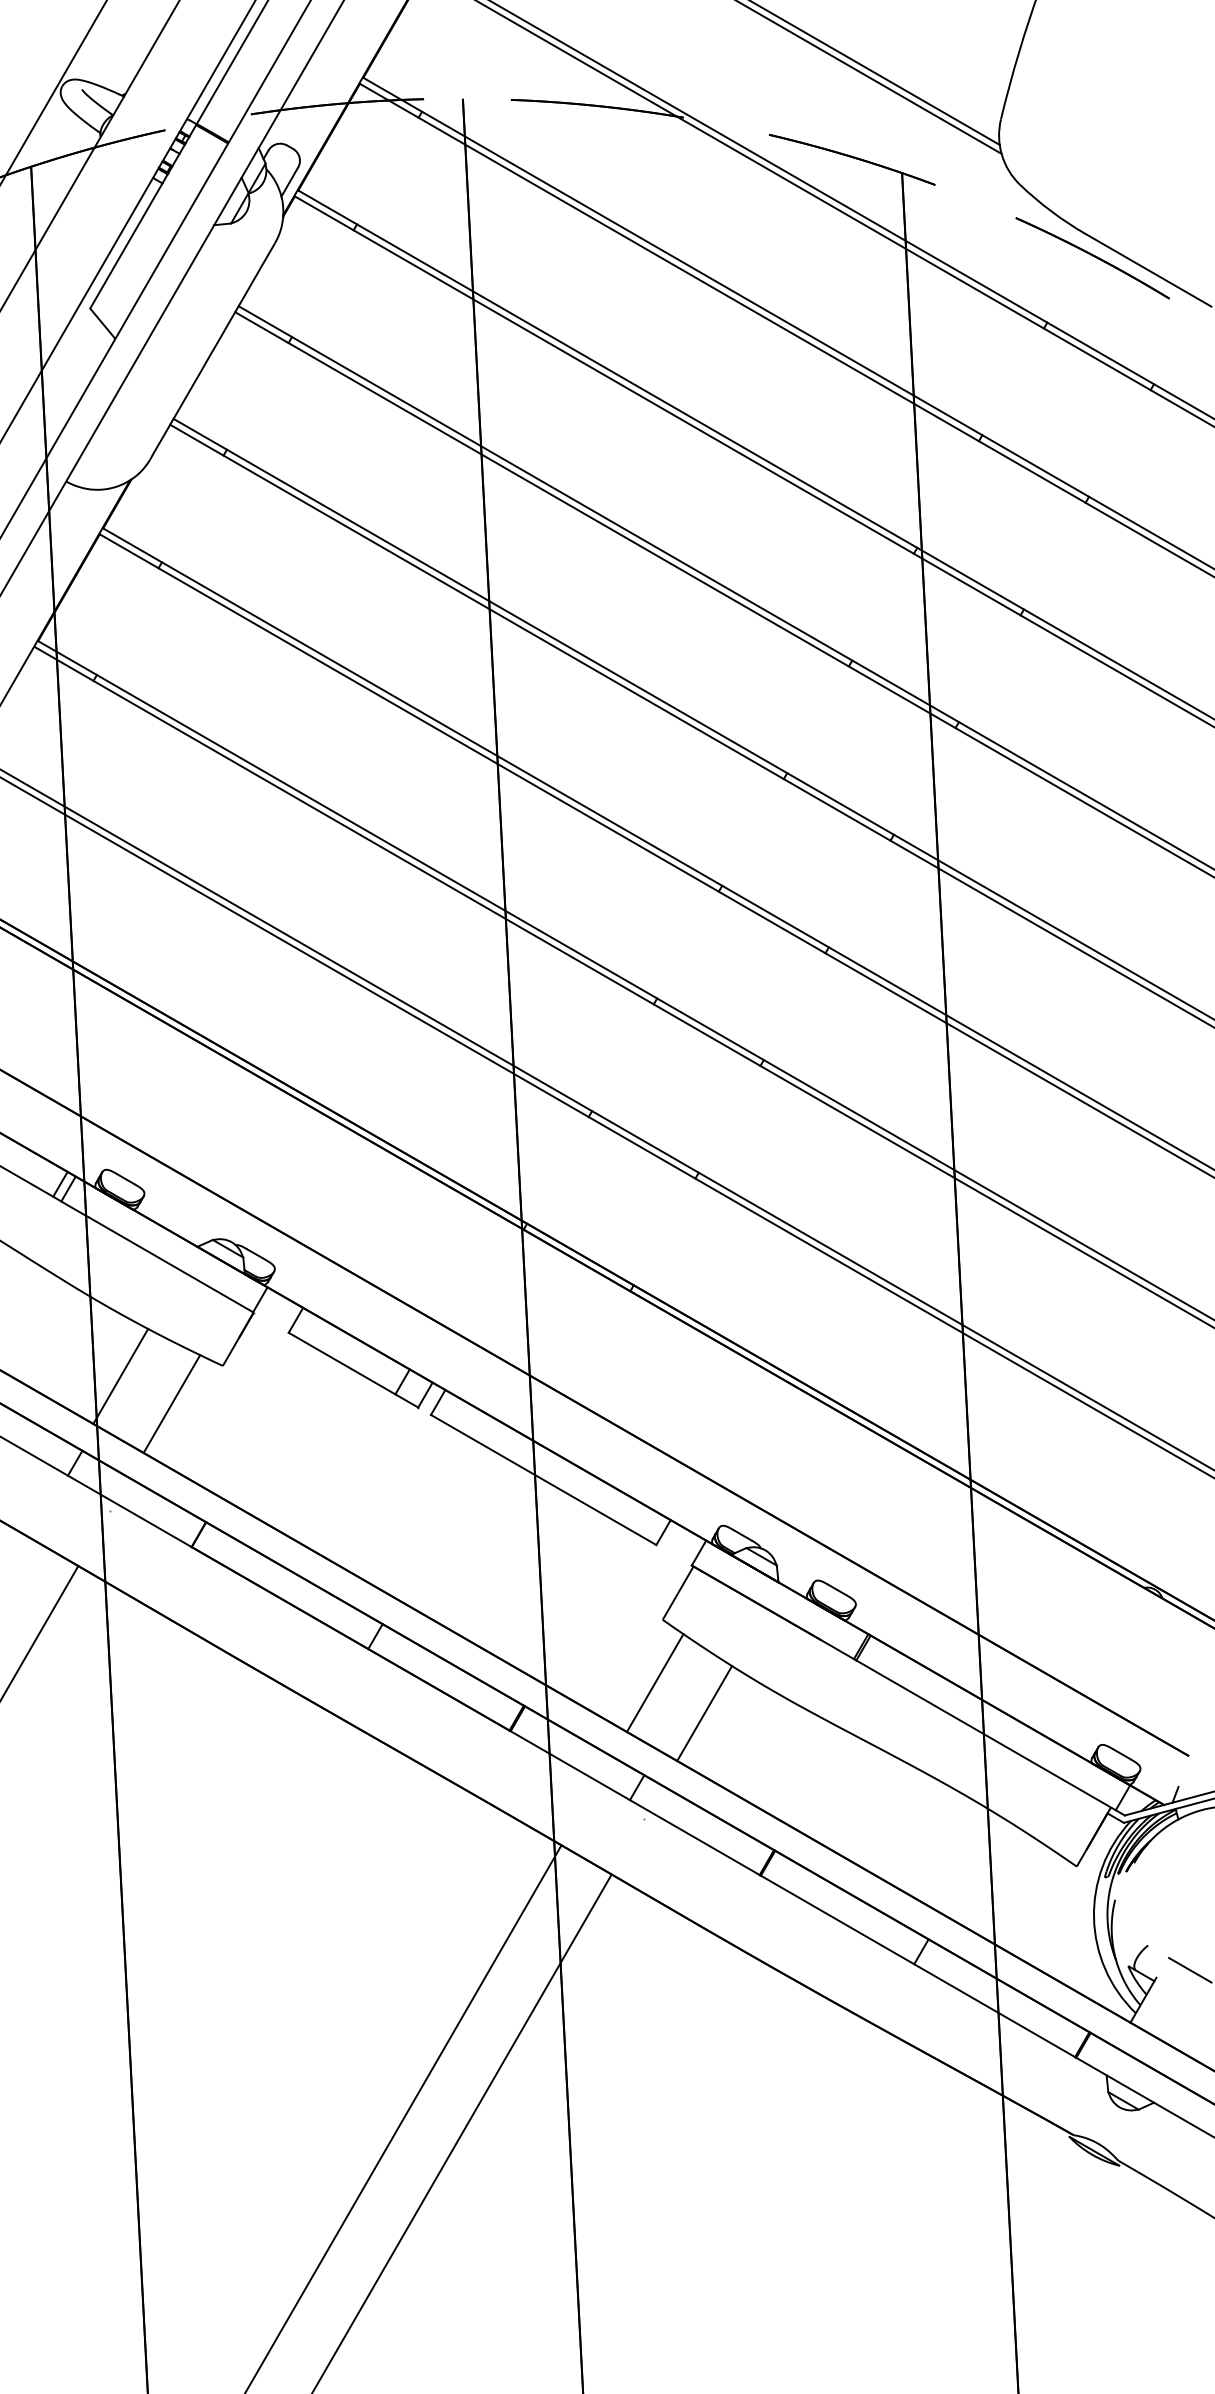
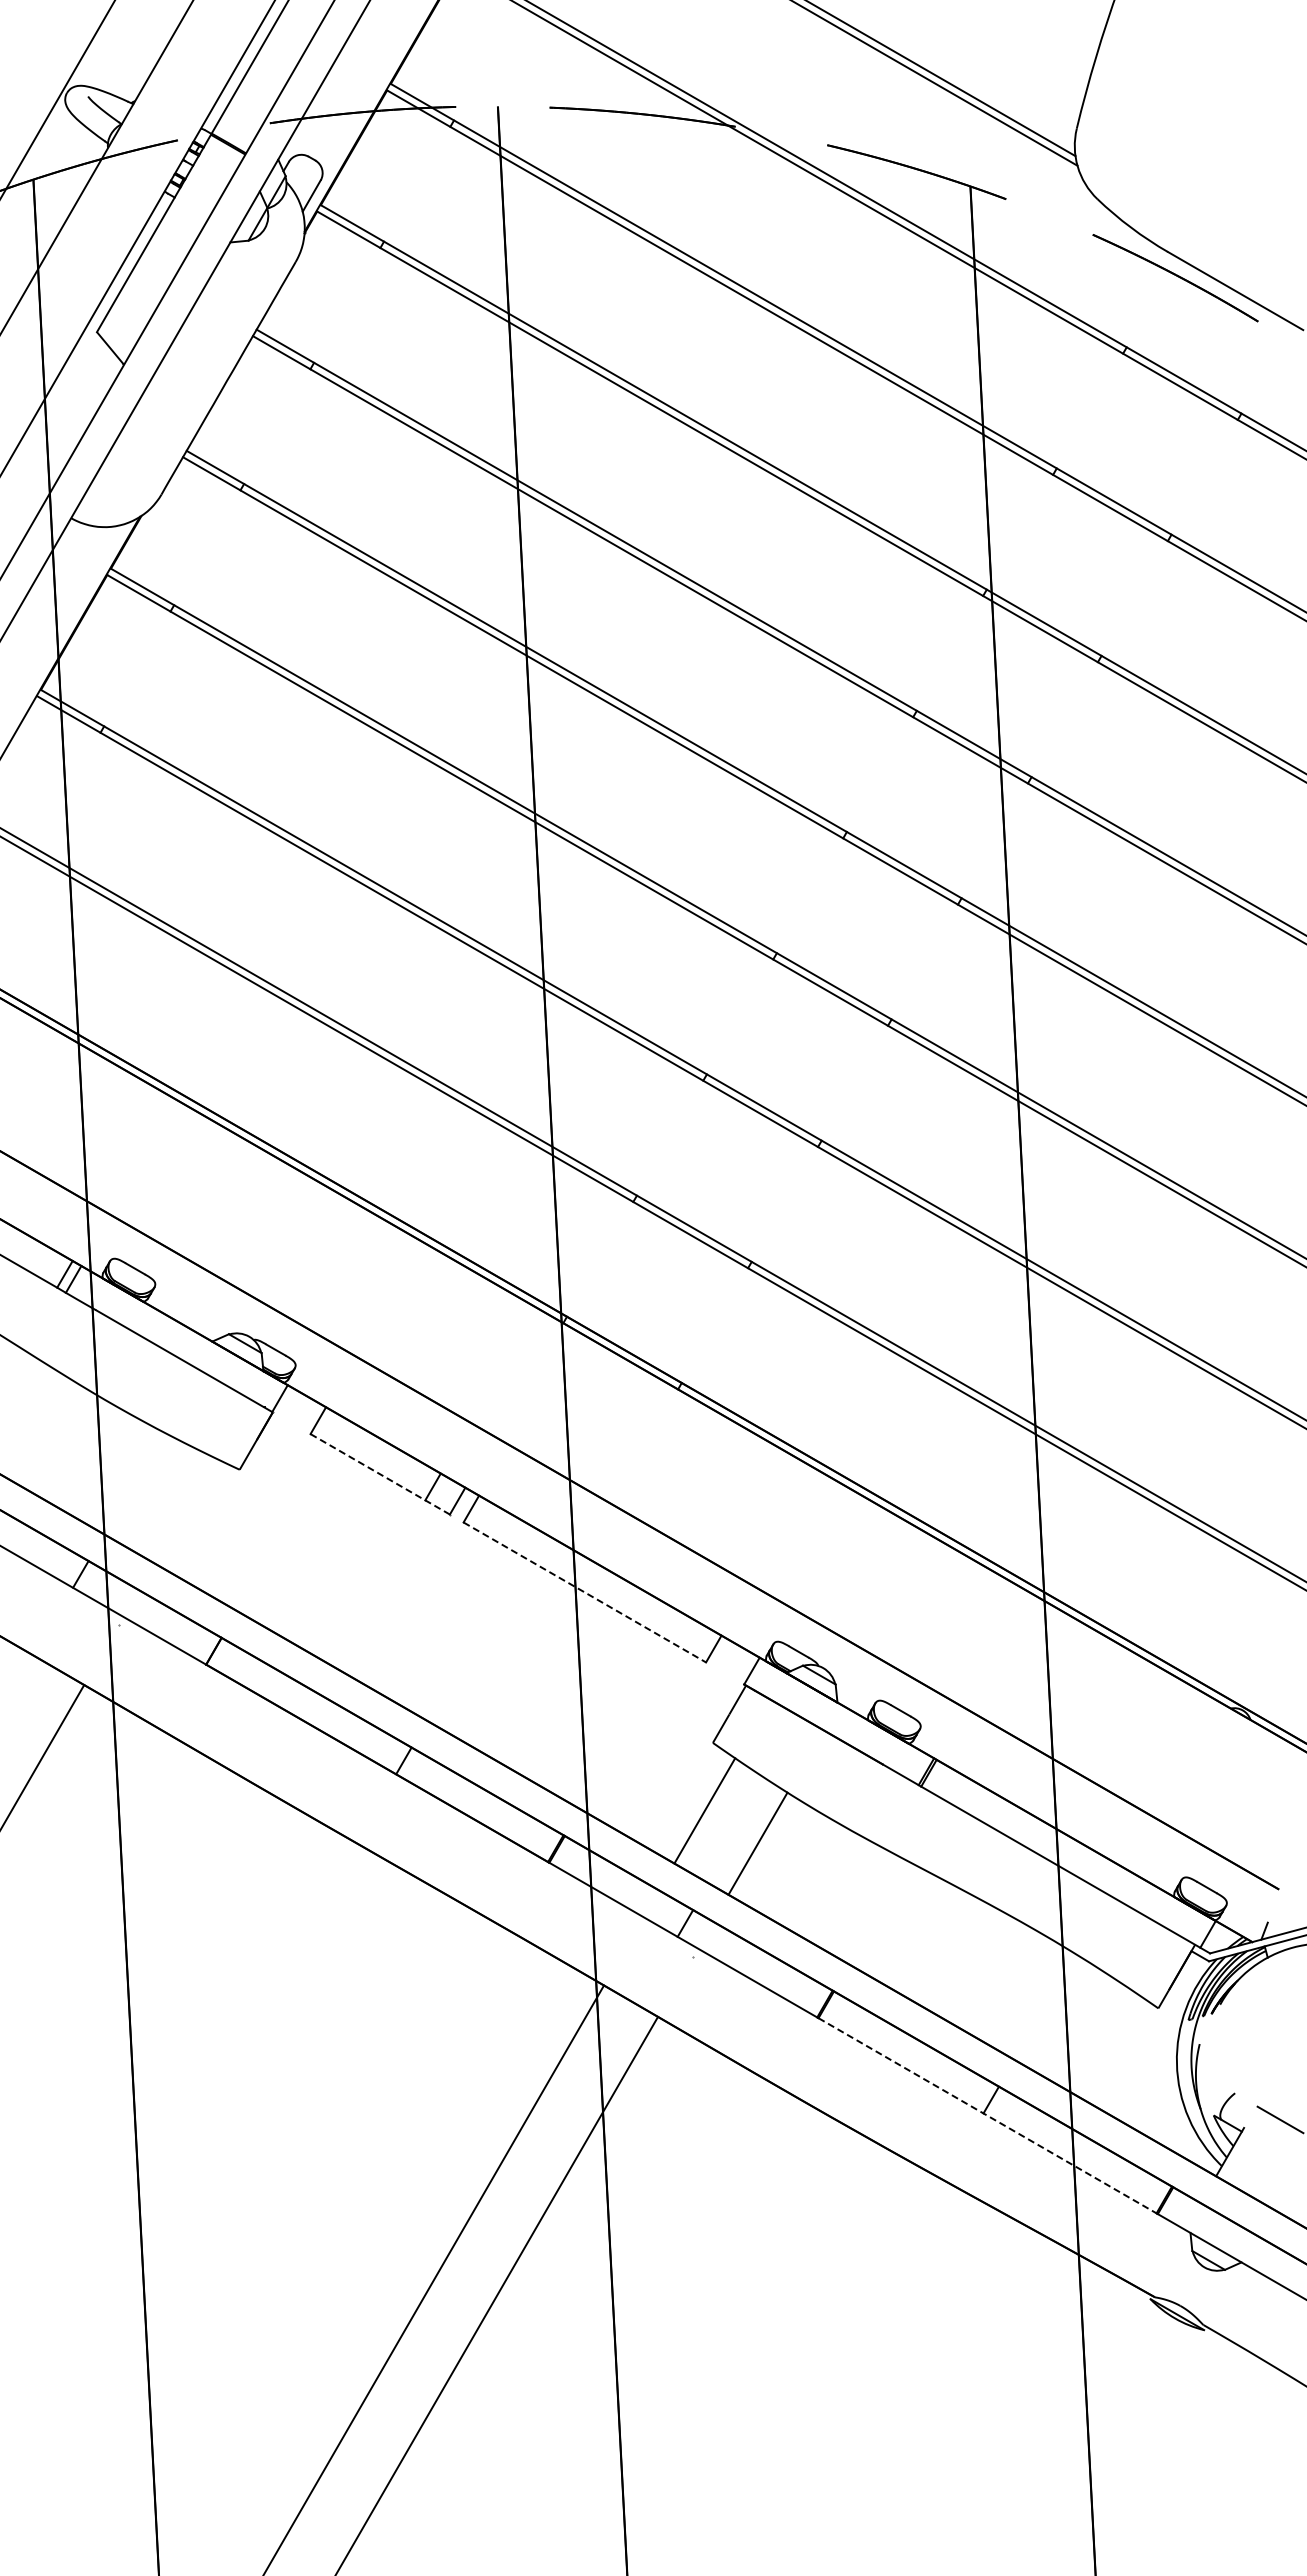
line: (353, 1370) -> (380, 1474), solid -> dashed
line: (120, 1375) -> (129, 1480), removed
line: (171, 1403) -> (184, 1510), removed
line: (543, 1480) -> (584, 1592), solid -> dashed
line: (917, 1967) -> (987, 2116), solid -> dashed

